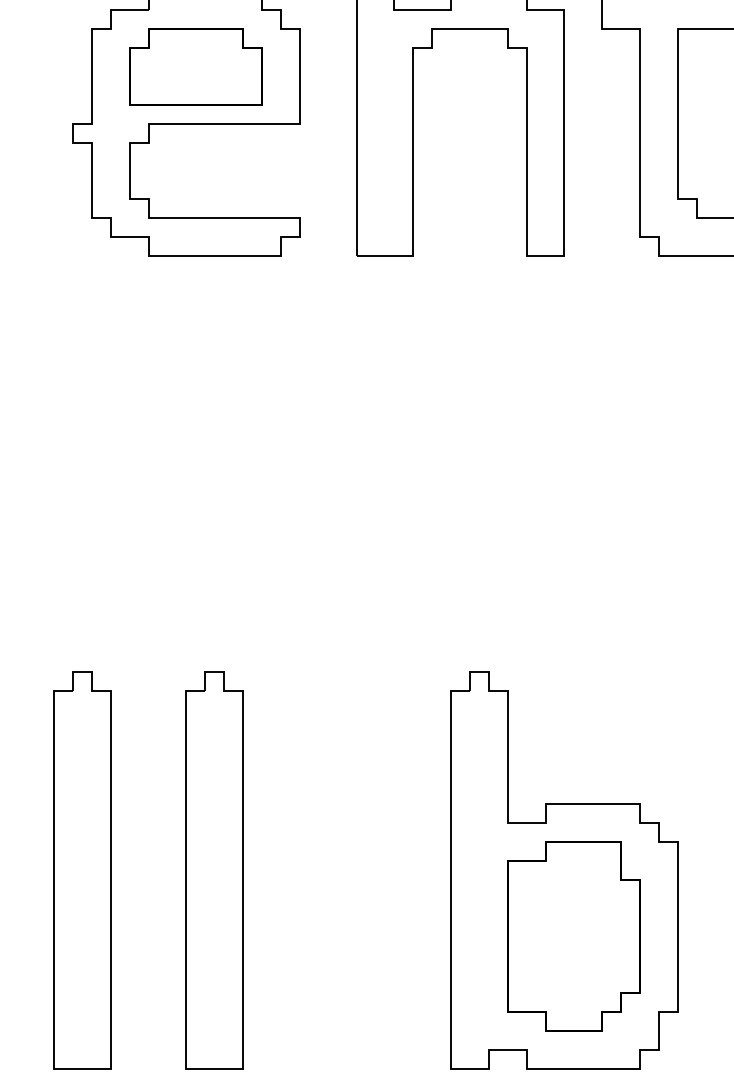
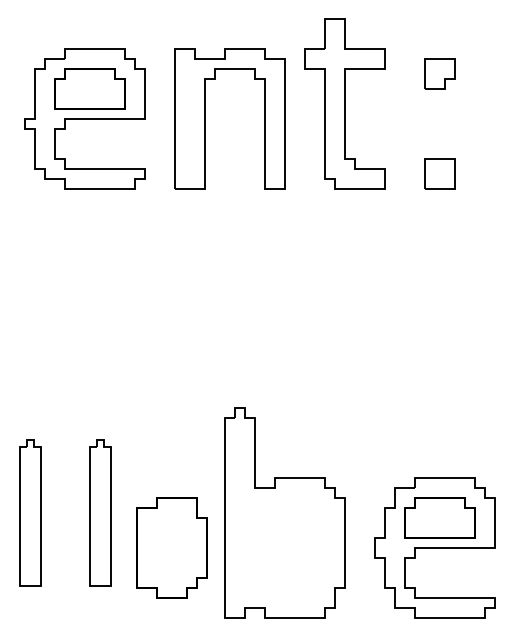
part: (80, 869) -> (29, 512), size x0.7
part: (213, 869) -> (99, 512), size x0.7
part: (573, 935) -> (171, 547), moved

